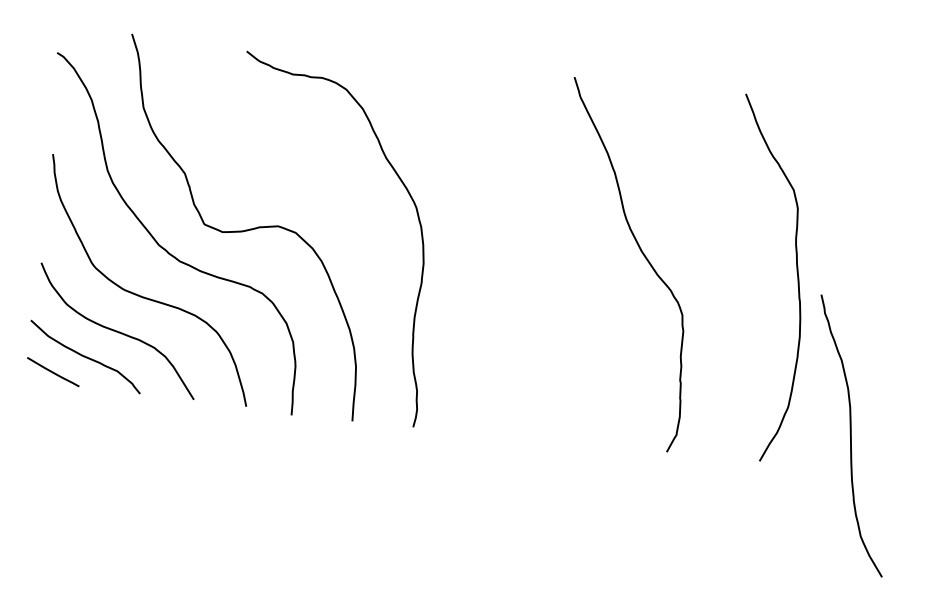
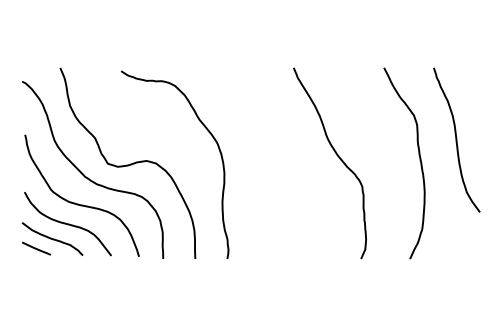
curve: (851, 434) -> (456, 139), moved

